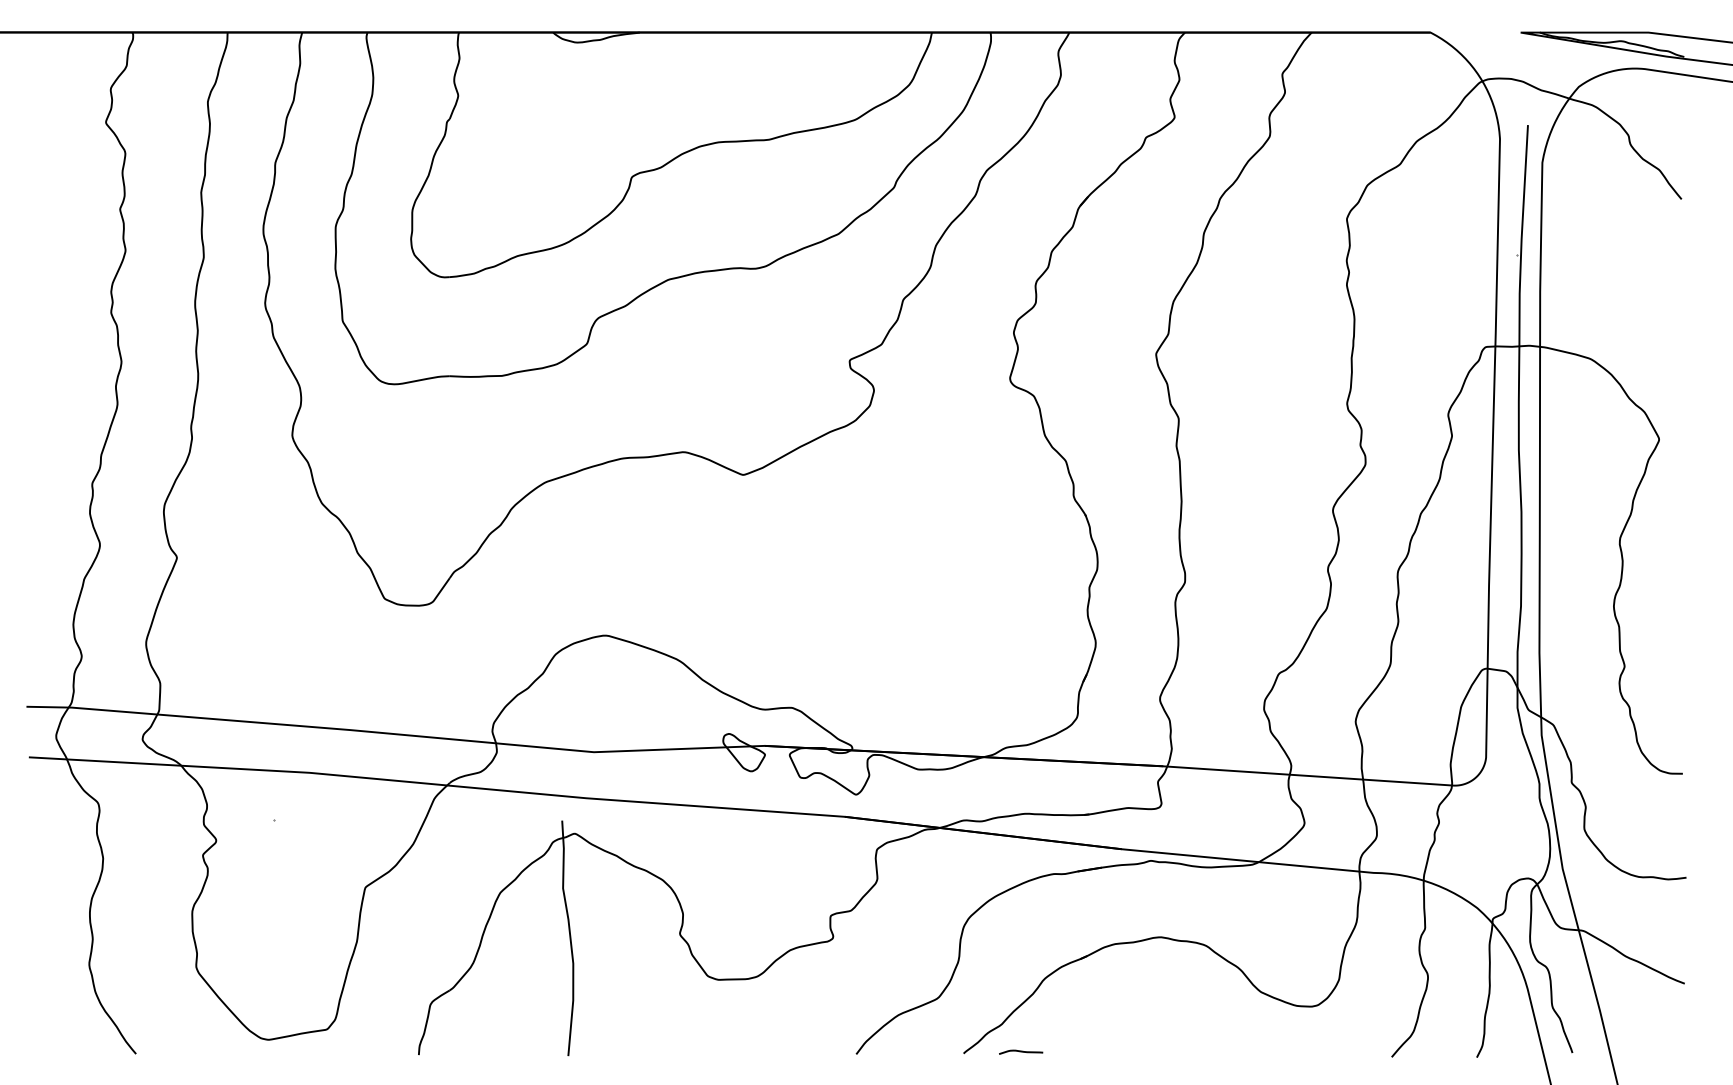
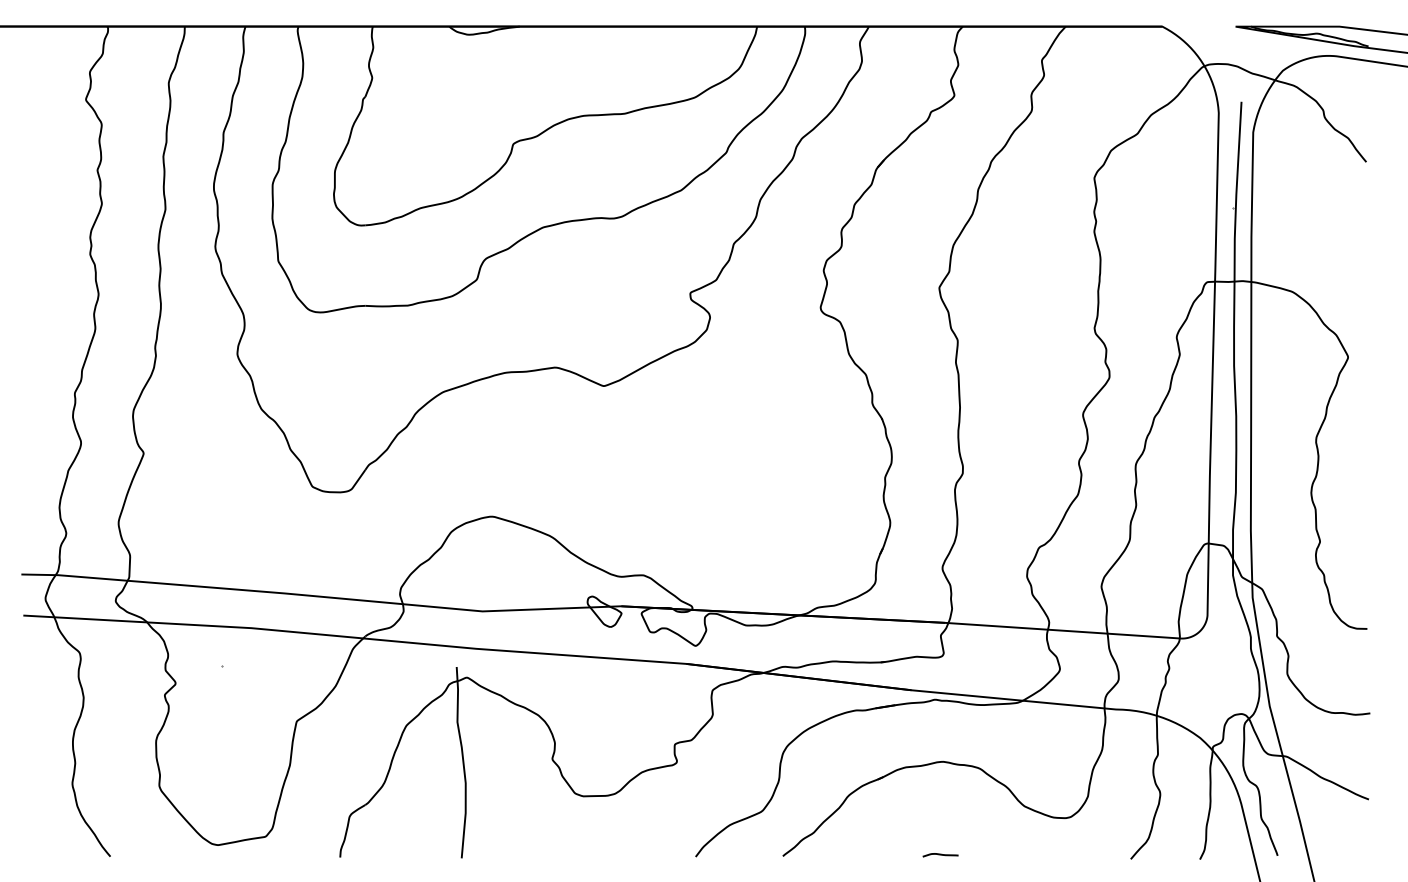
curve: (1020, 1052) -> (940, 855), moved

